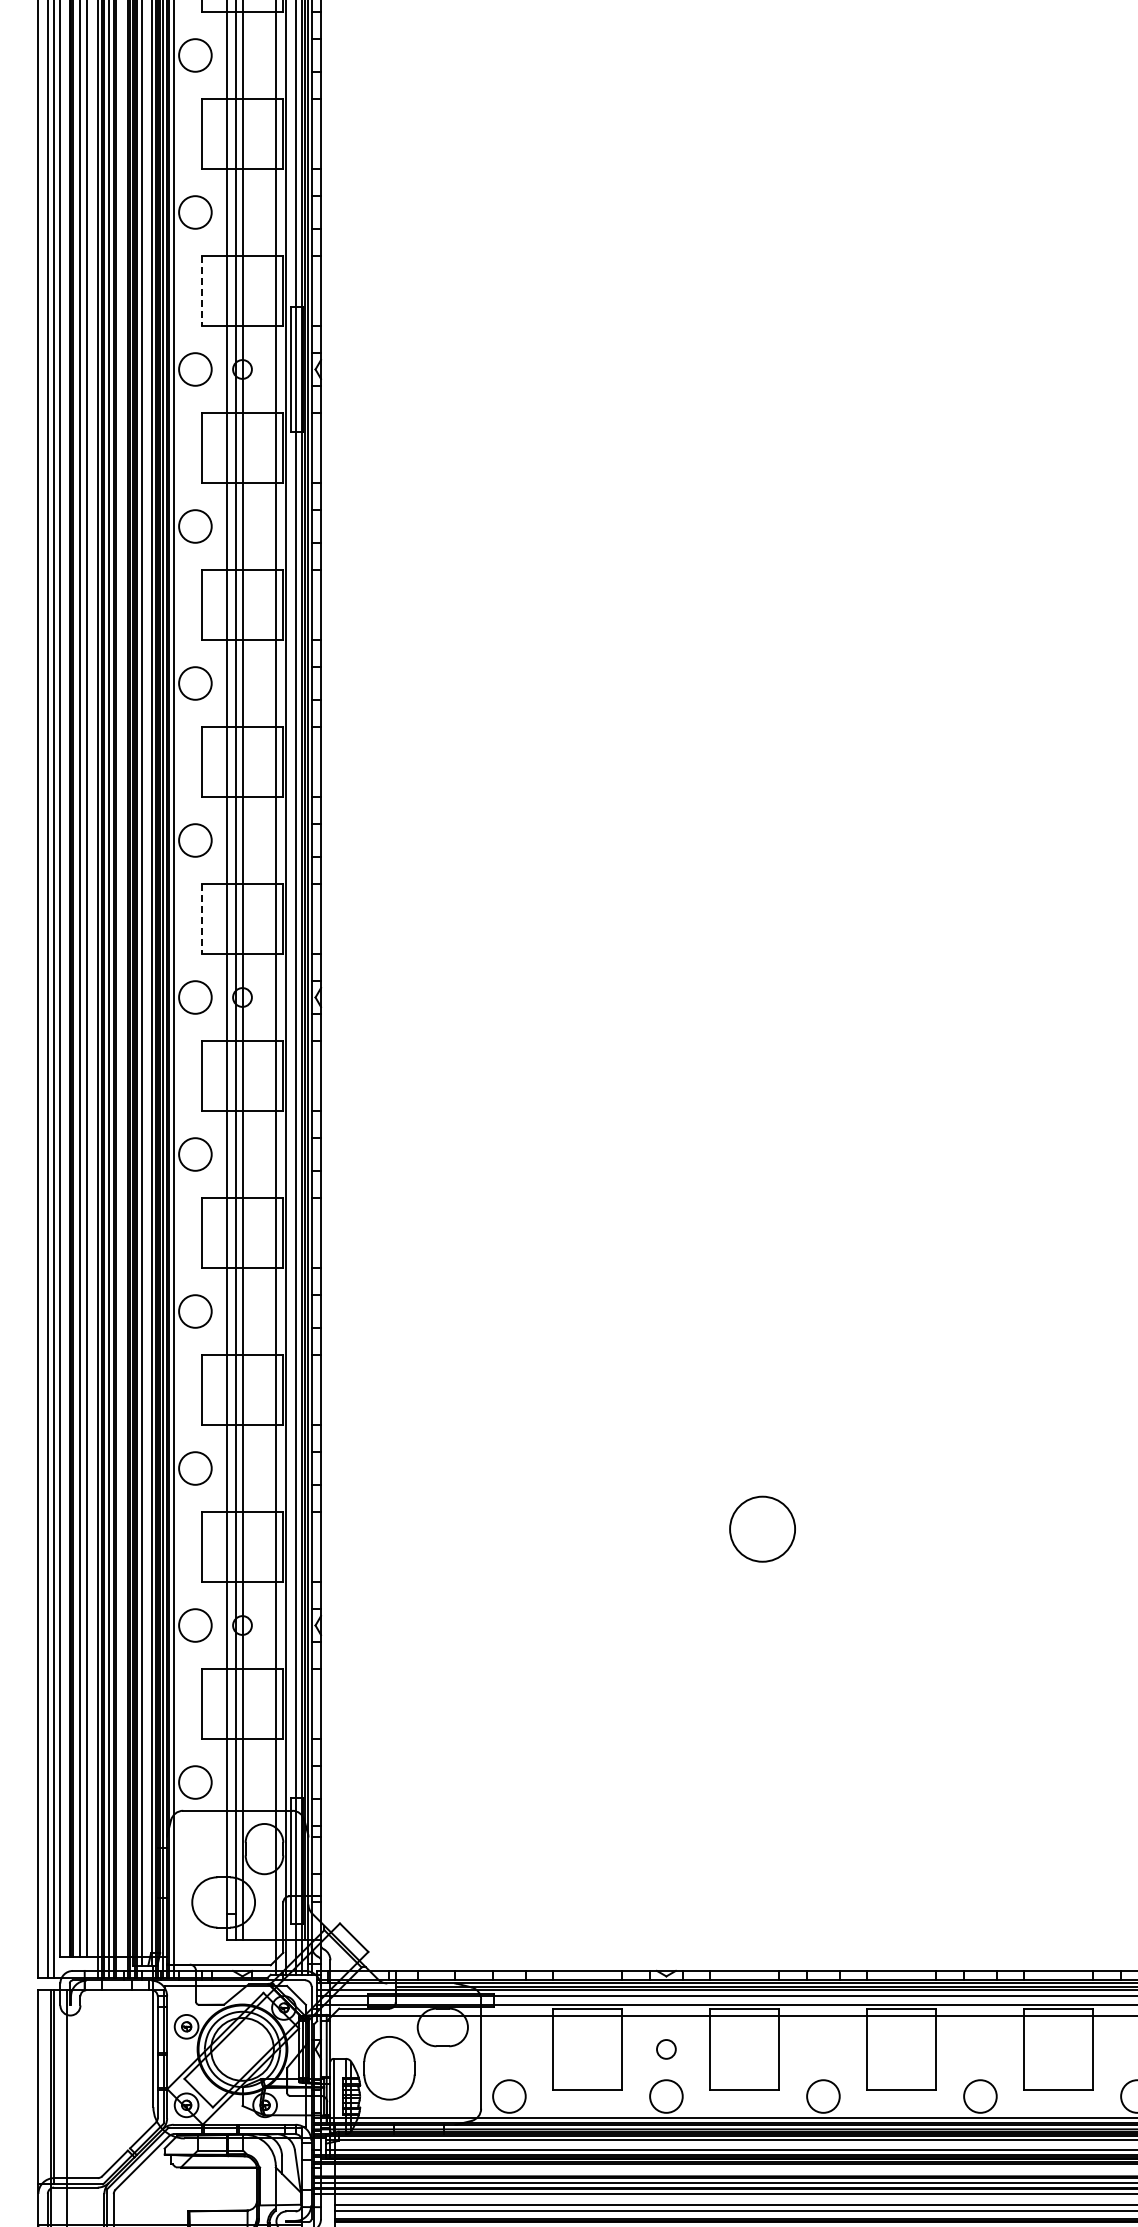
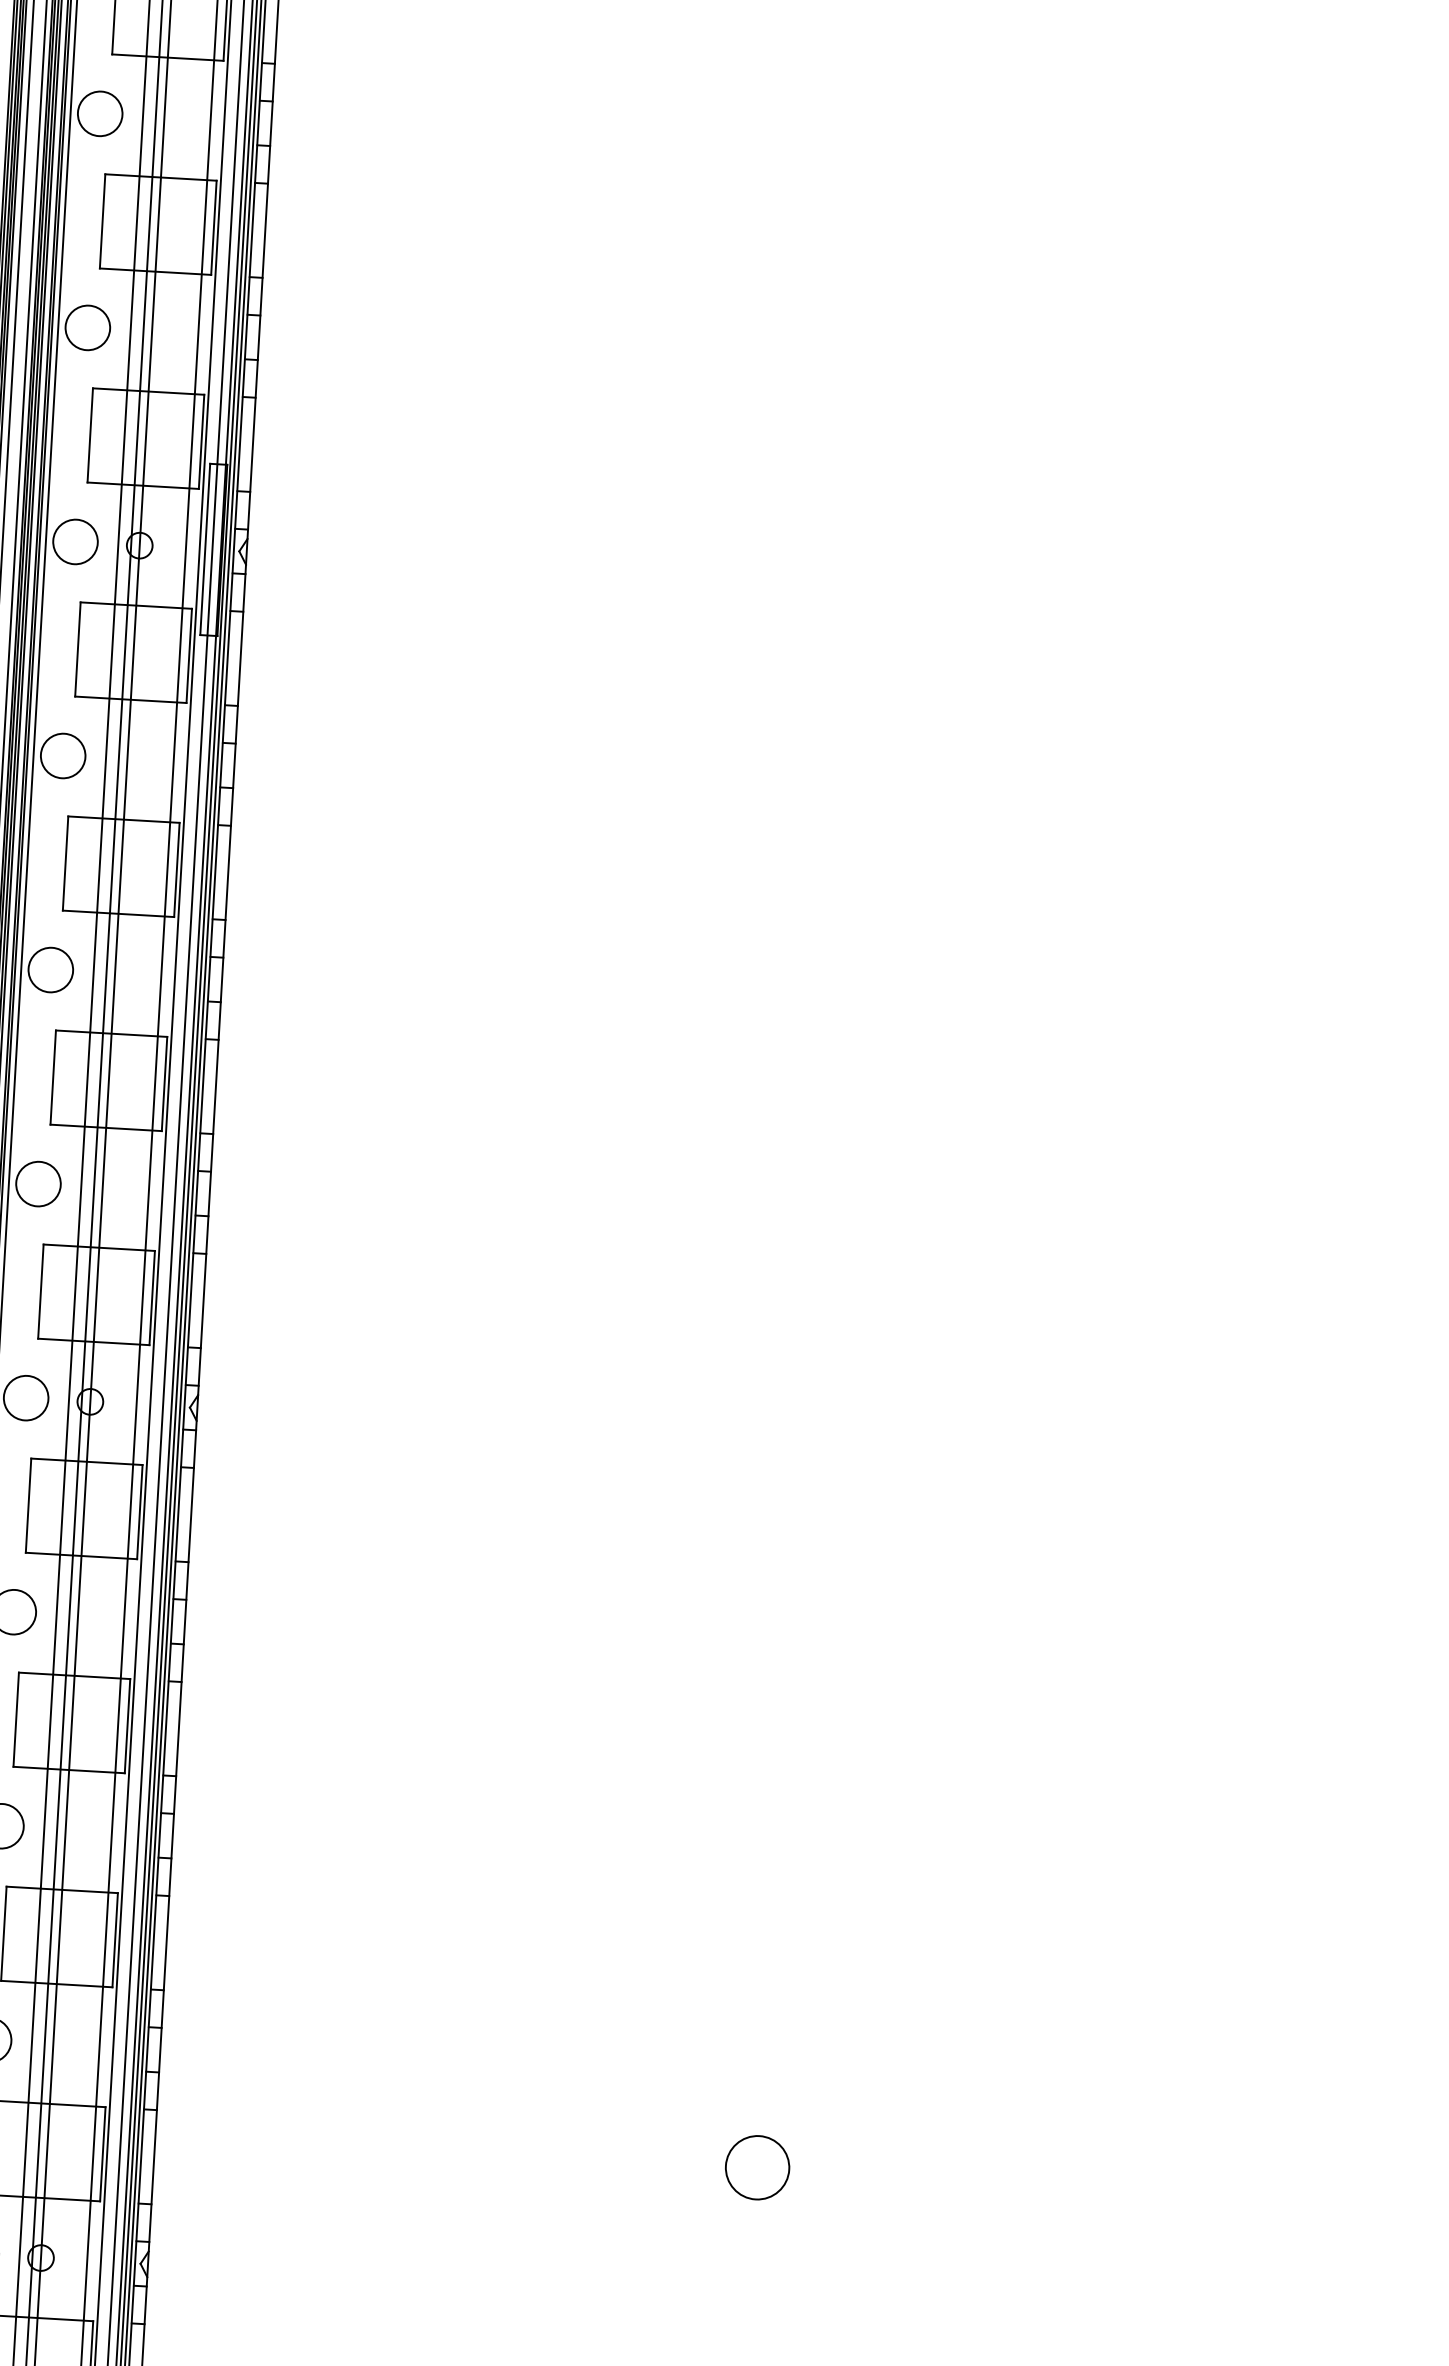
line: (201, 290) -> (90, 434), dashed -> solid
line: (201, 919) -> (40, 1292), dashed -> solid
circle: (762, 1529) -> (757, 2168), size x0.71

